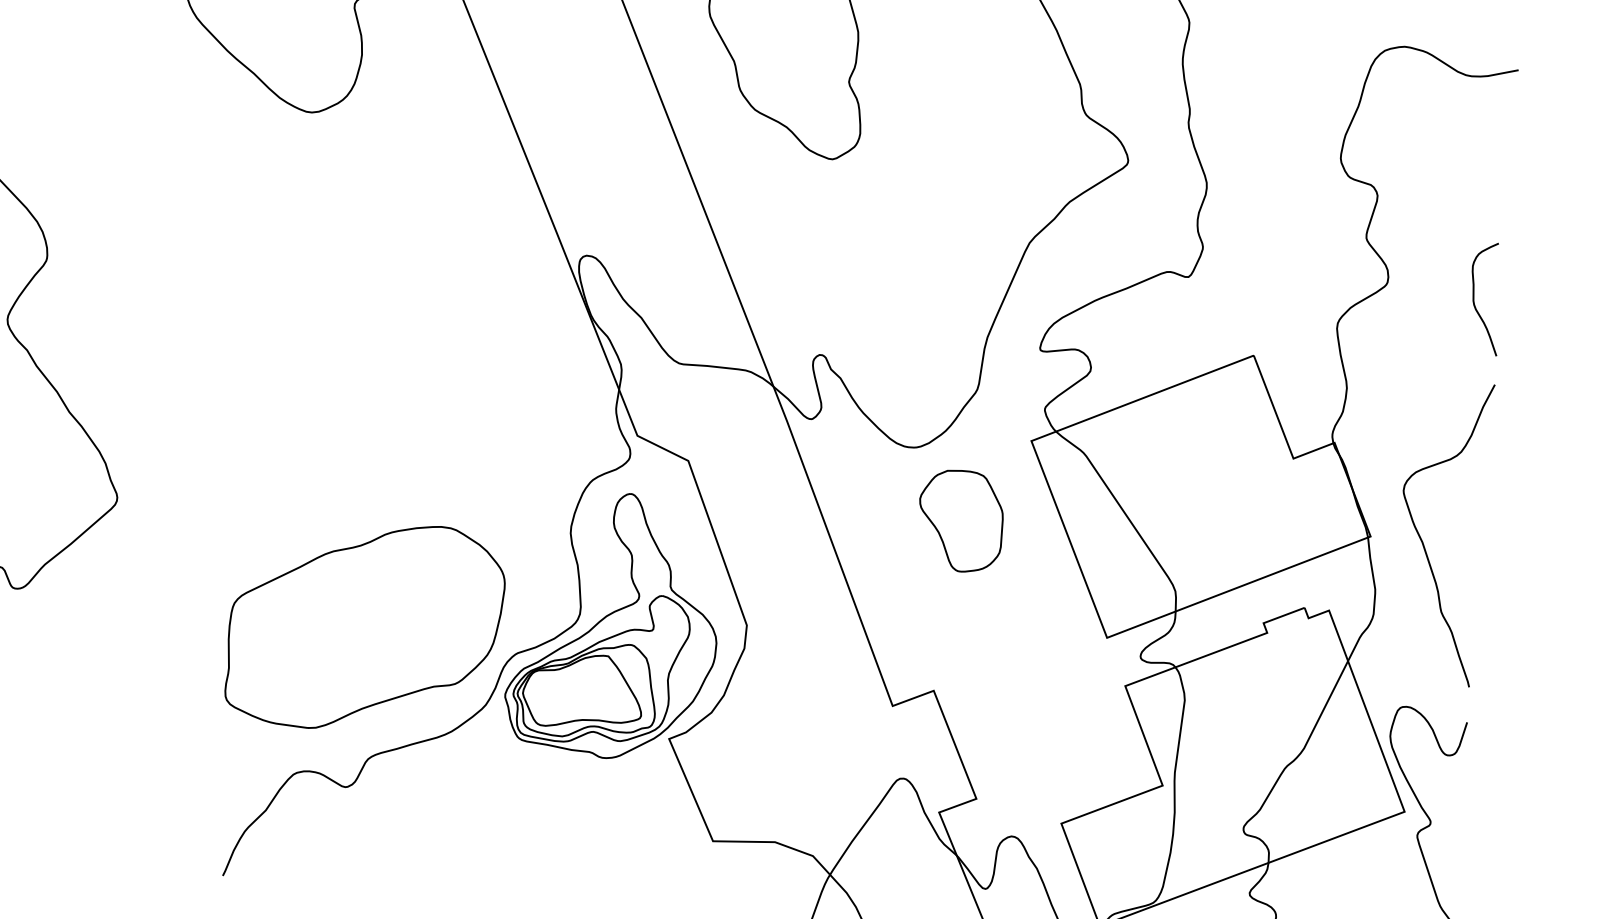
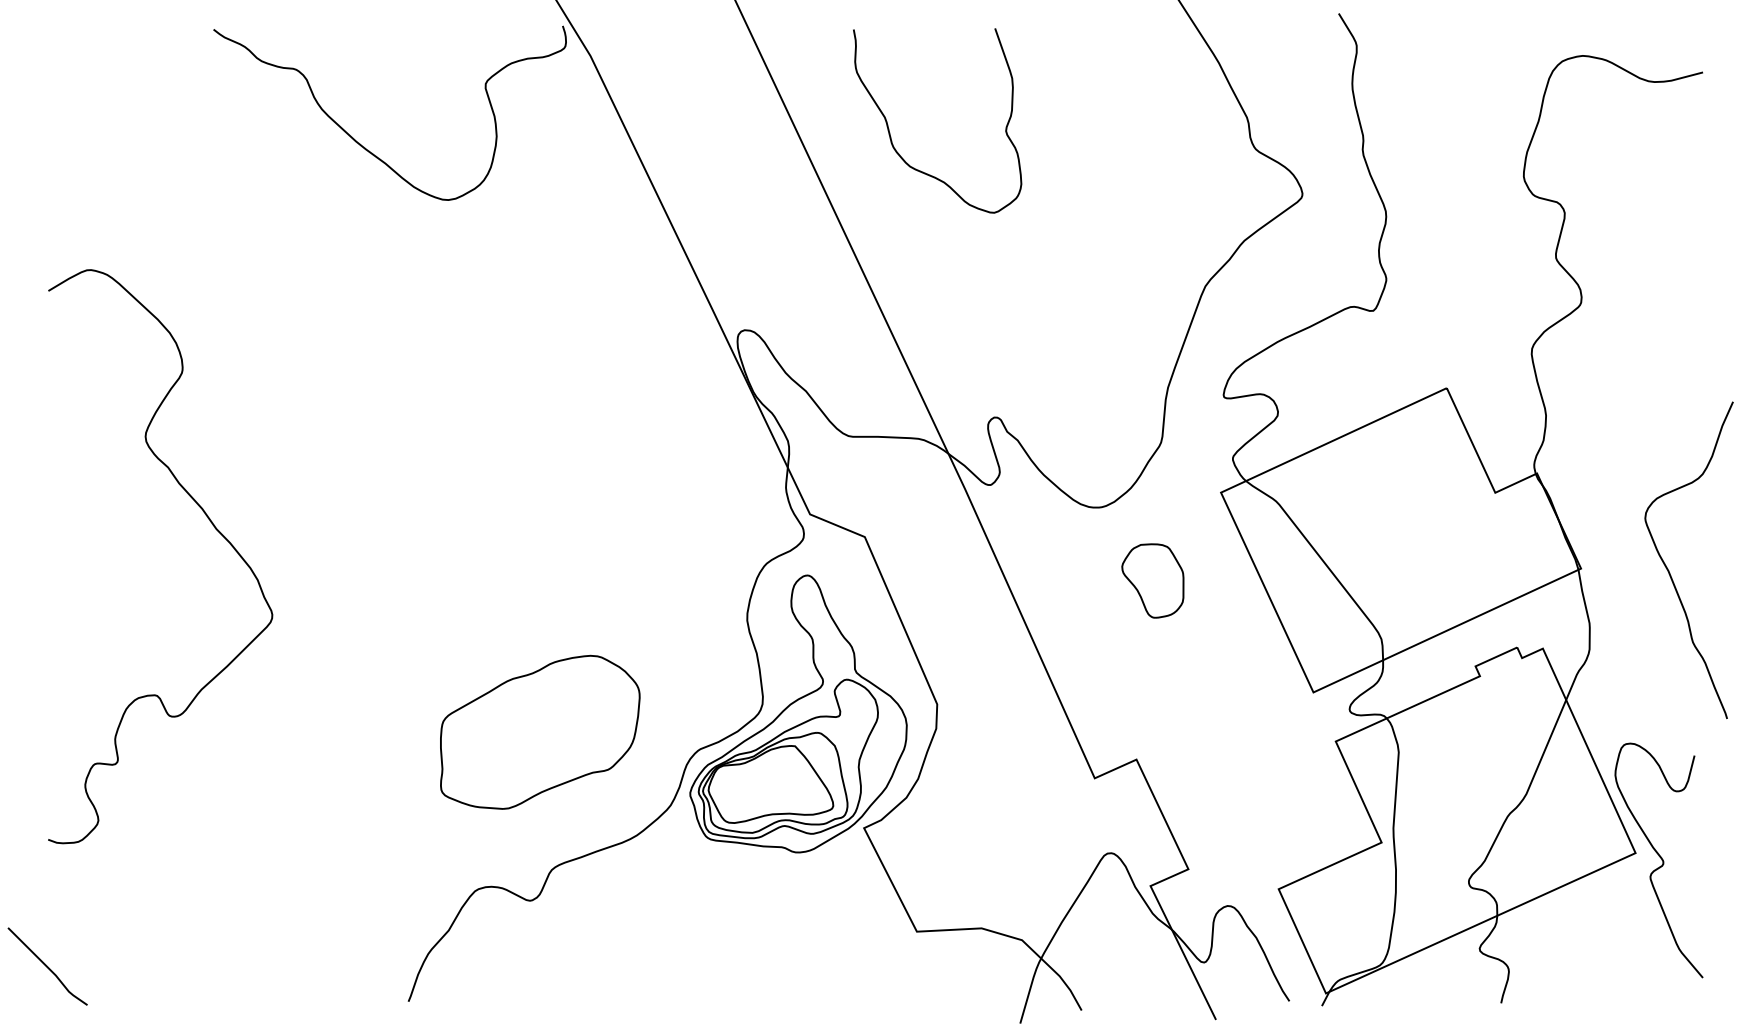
curve: (1474, 297) -> (1672, 312), removed
part: (960, 520) -> (1152, 580), size x0.7
curve: (1422, 539) -> (1668, 568), moved
part: (366, 627) -> (540, 732), size x0.7

